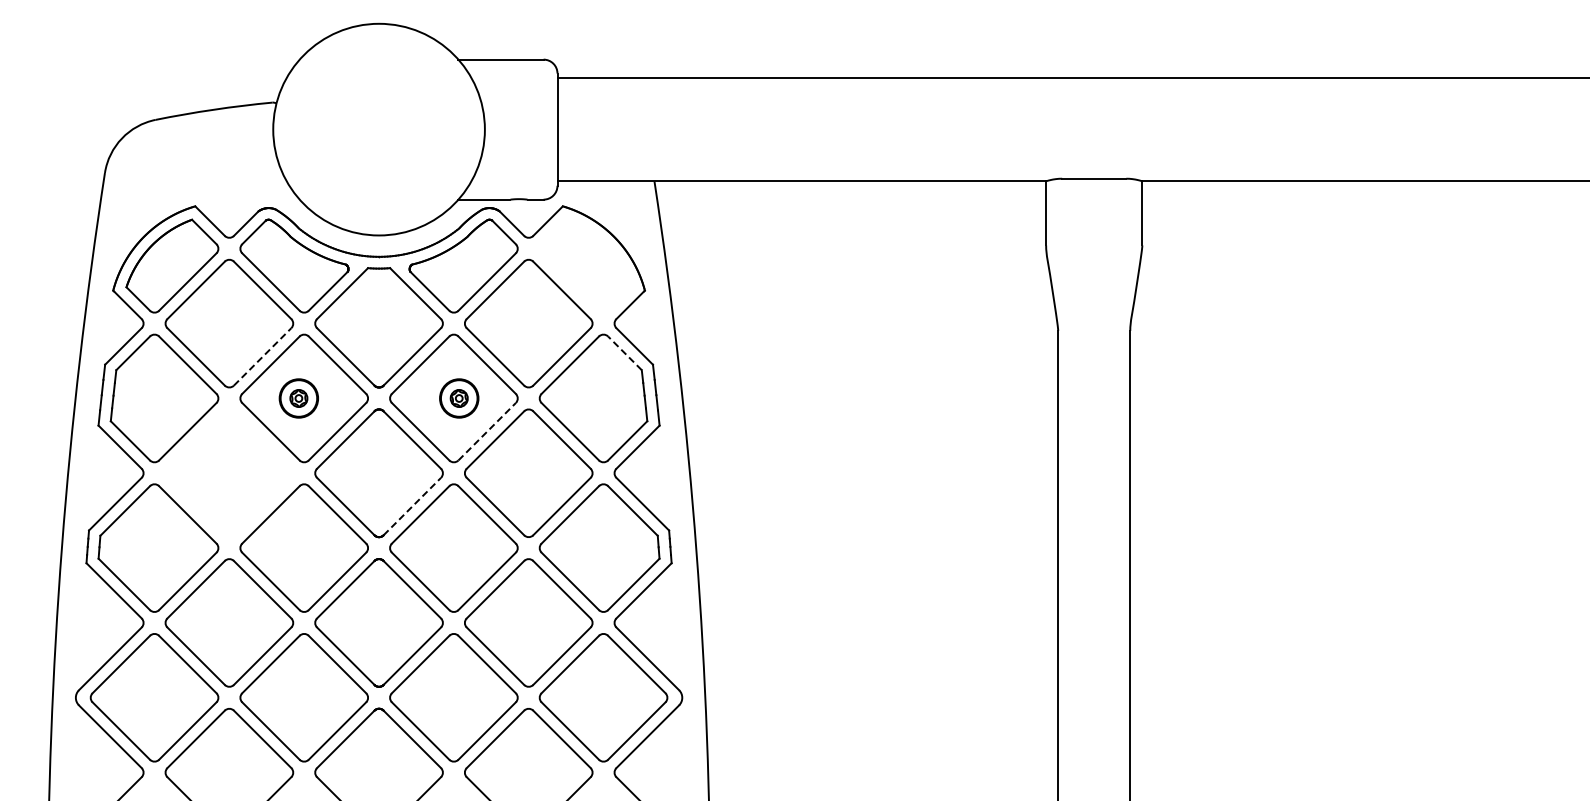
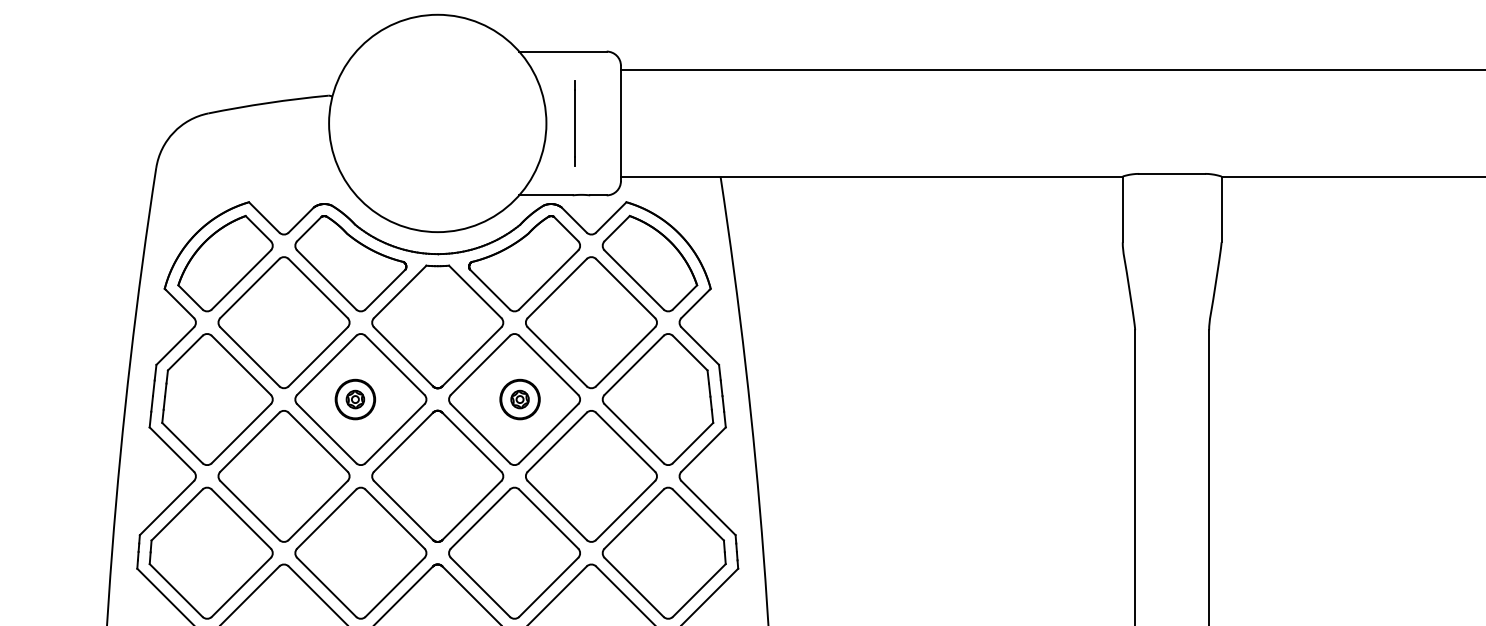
line: (512, 129) -> (574, 123), added
part: (585, 265) -> (649, 262), added
line: (624, 353) -> (689, 353), dashed -> solid
line: (262, 356) -> (318, 356), dashed -> solid
line: (487, 431) -> (549, 433), dashed -> solid
part: (229, 472) -> (284, 475), added
line: (412, 506) -> (472, 510), dashed -> solid

